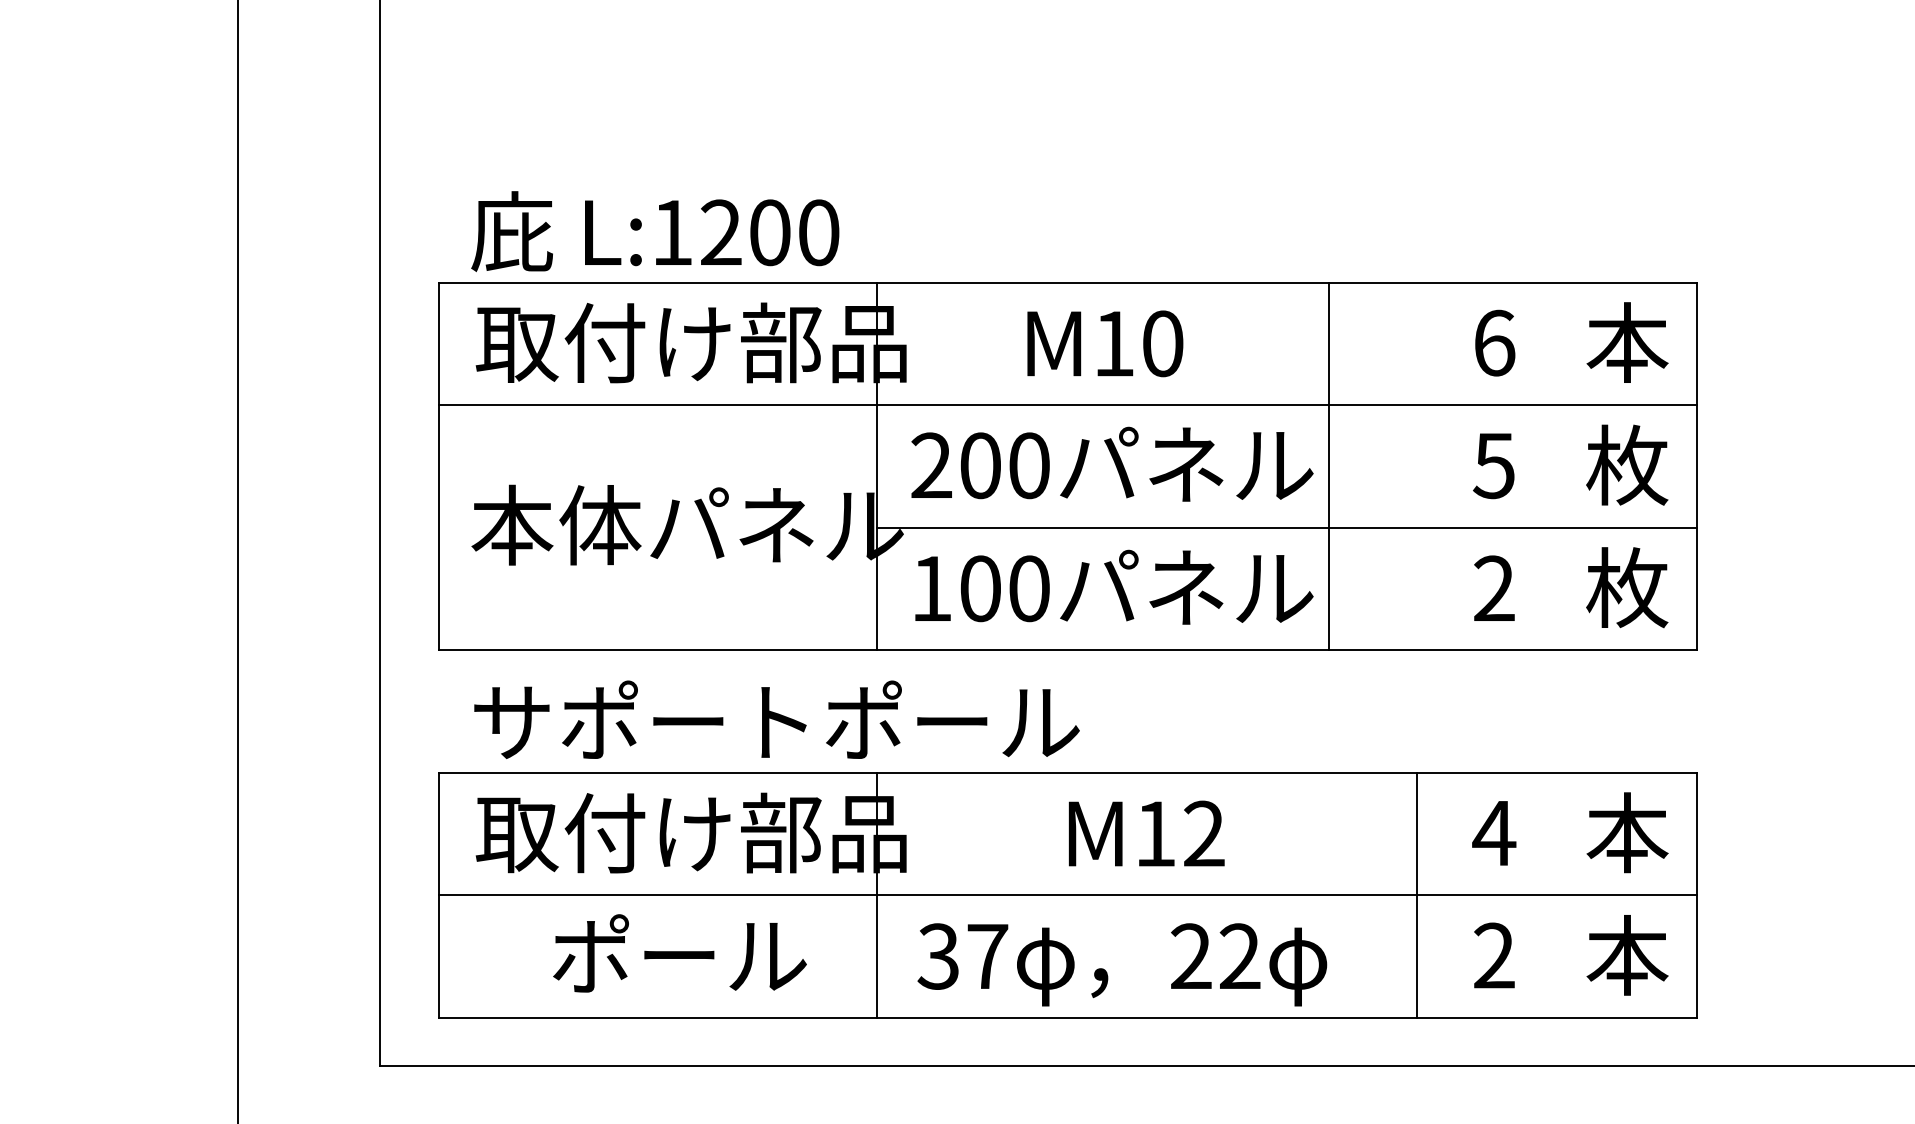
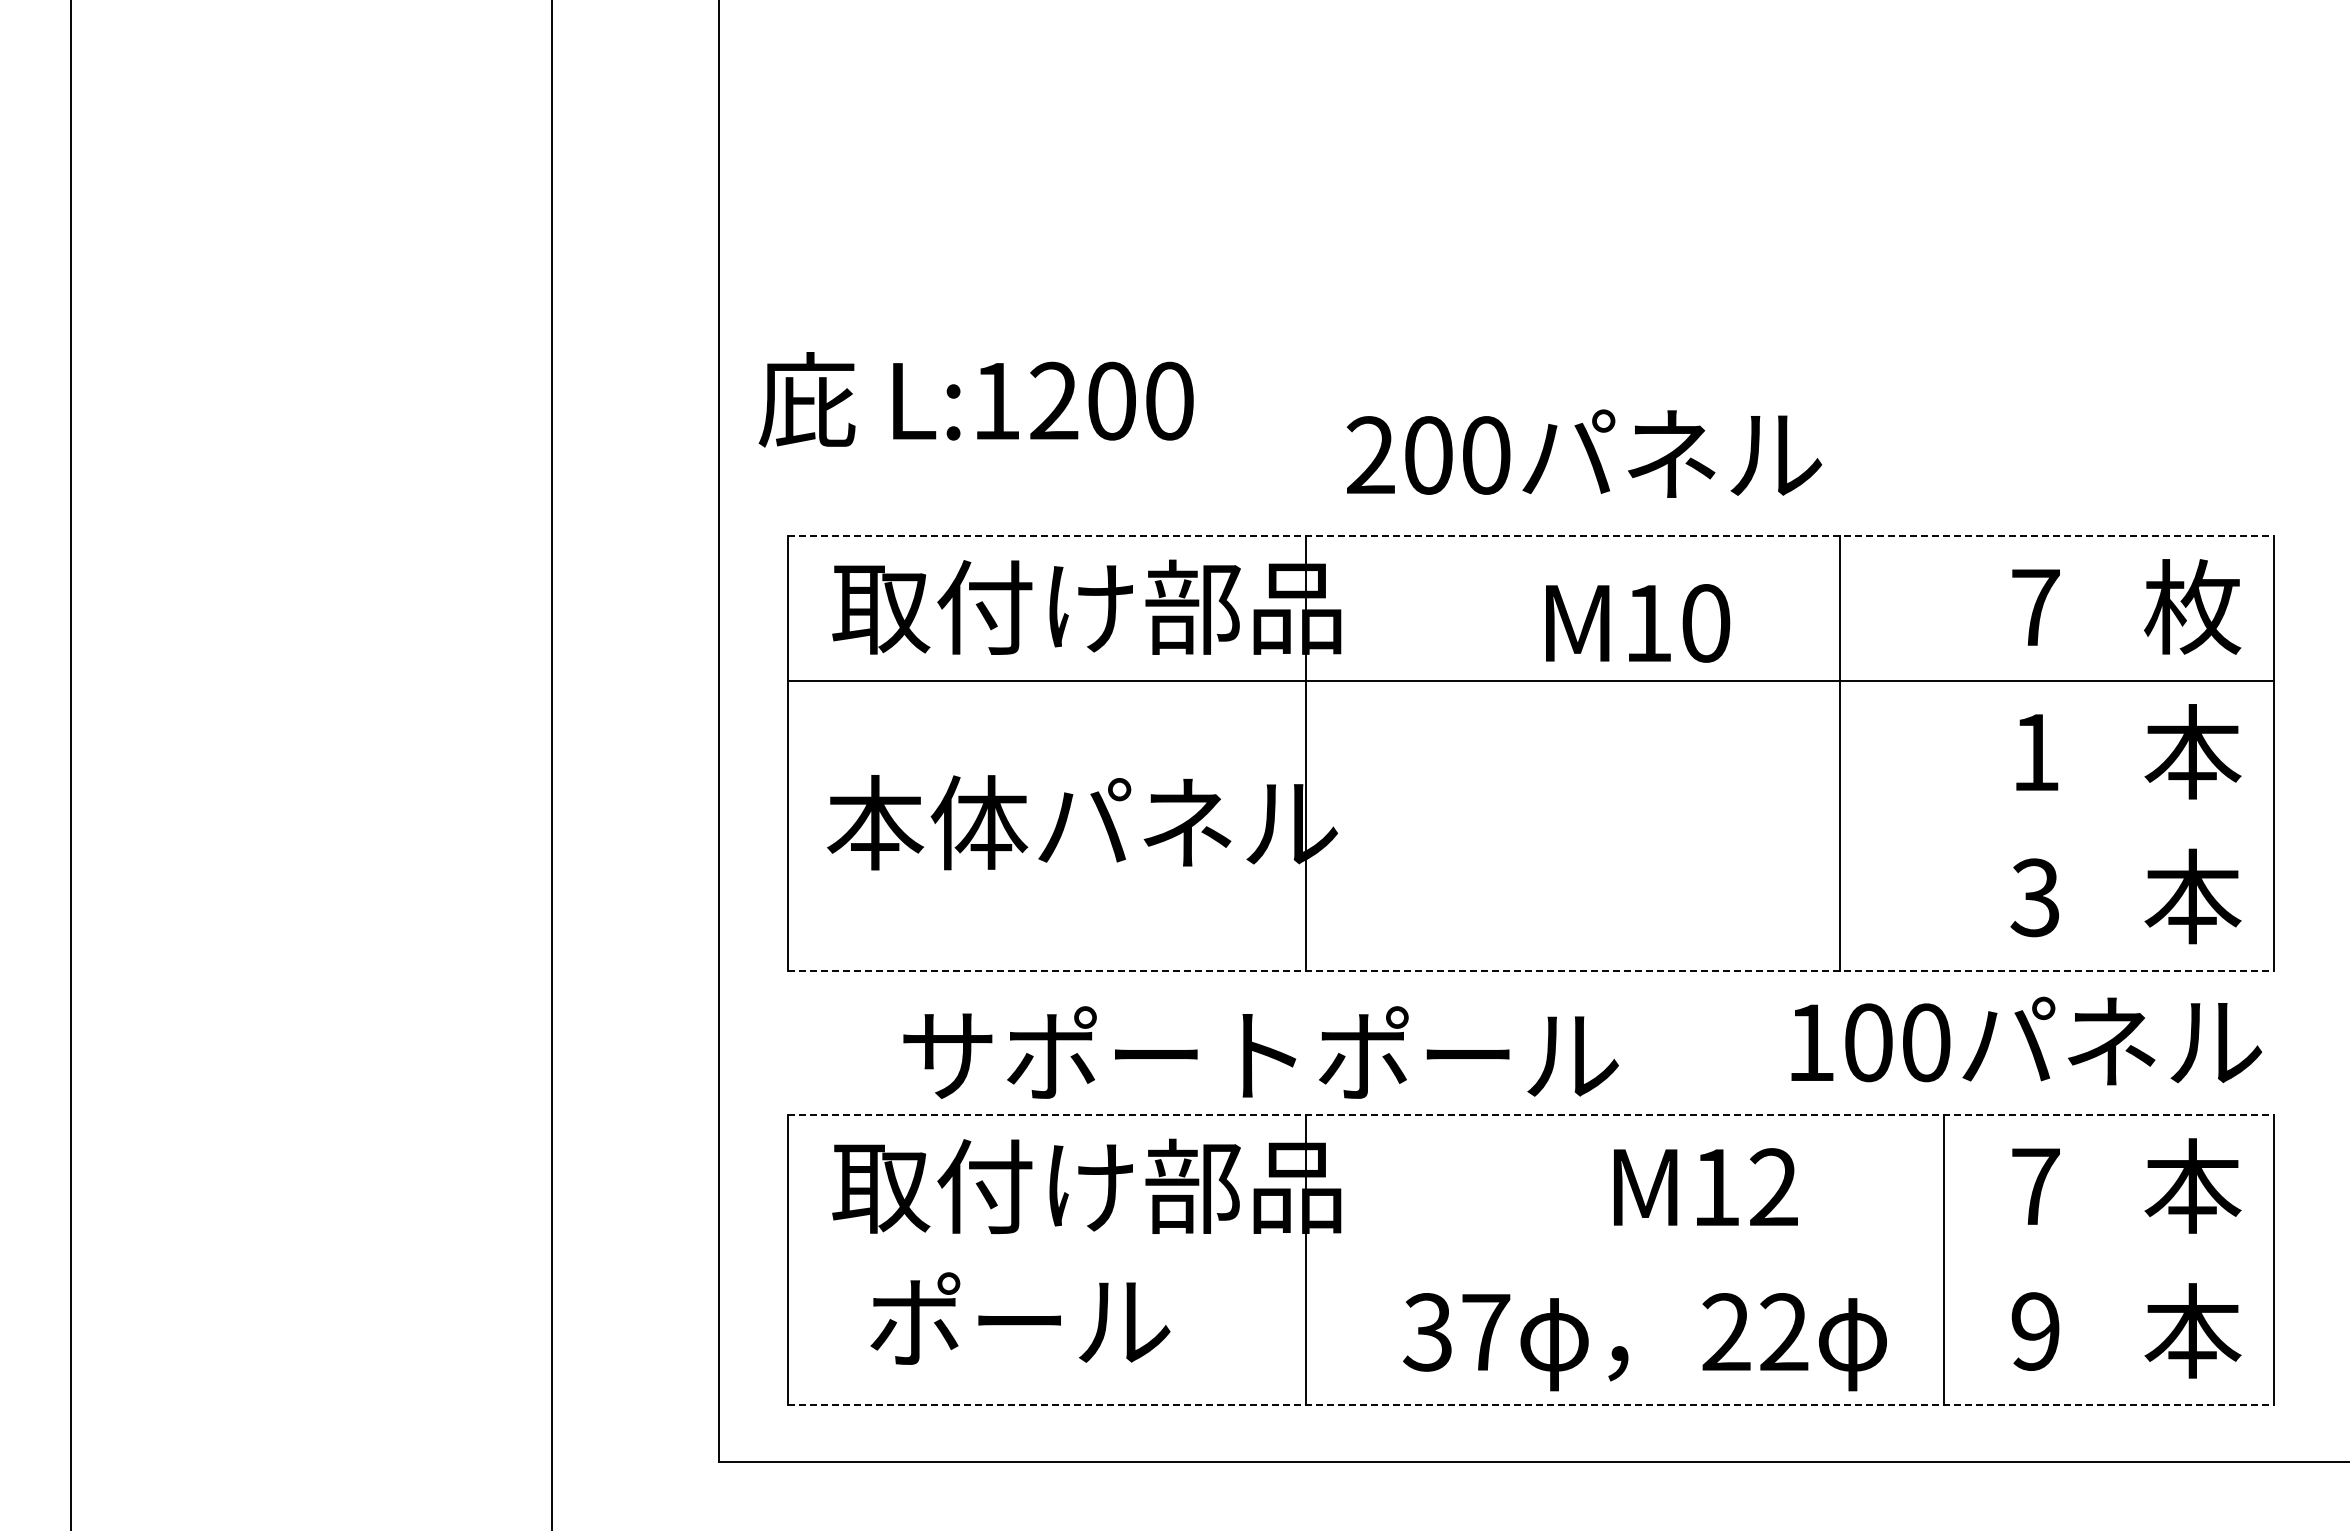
text: (654, 231) -> (975, 399), moved
line: (1067, 282) -> (1531, 536), solid -> dashed
text: (1627, 342) -> (2192, 606), 本 -> 枚
text: (1105, 343) -> (1638, 623), moved
text: (1495, 343) -> (2036, 607), 6 -> 7
text: (1112, 464) -> (1584, 453), moved
text: (1627, 464) -> (2192, 751), 枚 -> 本
text: (1493, 465) -> (2034, 752), 5 -> 1
line: (1286, 527) -> (1789, 825), removed
text: (1114, 586) -> (2026, 1040), moved
text: (1627, 587) -> (2192, 896), 枚 -> 本
text: (1493, 588) -> (2034, 897), 2 -> 3
line: (1067, 650) -> (1531, 970), solid -> dashed
text: (776, 719) -> (1260, 1052), moved
line: (1067, 773) -> (1531, 1115), solid -> dashed
text: (1146, 833) -> (1705, 1186), moved
text: (1494, 833) -> (2035, 1186), 4 -> 7
line: (1067, 895) -> (1531, 1260), removed
text: (680, 953) -> (1020, 1318), moved
text: (1494, 955) -> (2035, 1331), 2 -> 9
text: (1121, 965) -> (1644, 1342), moved
line: (1067, 1017) -> (1531, 1404), solid -> dashed

